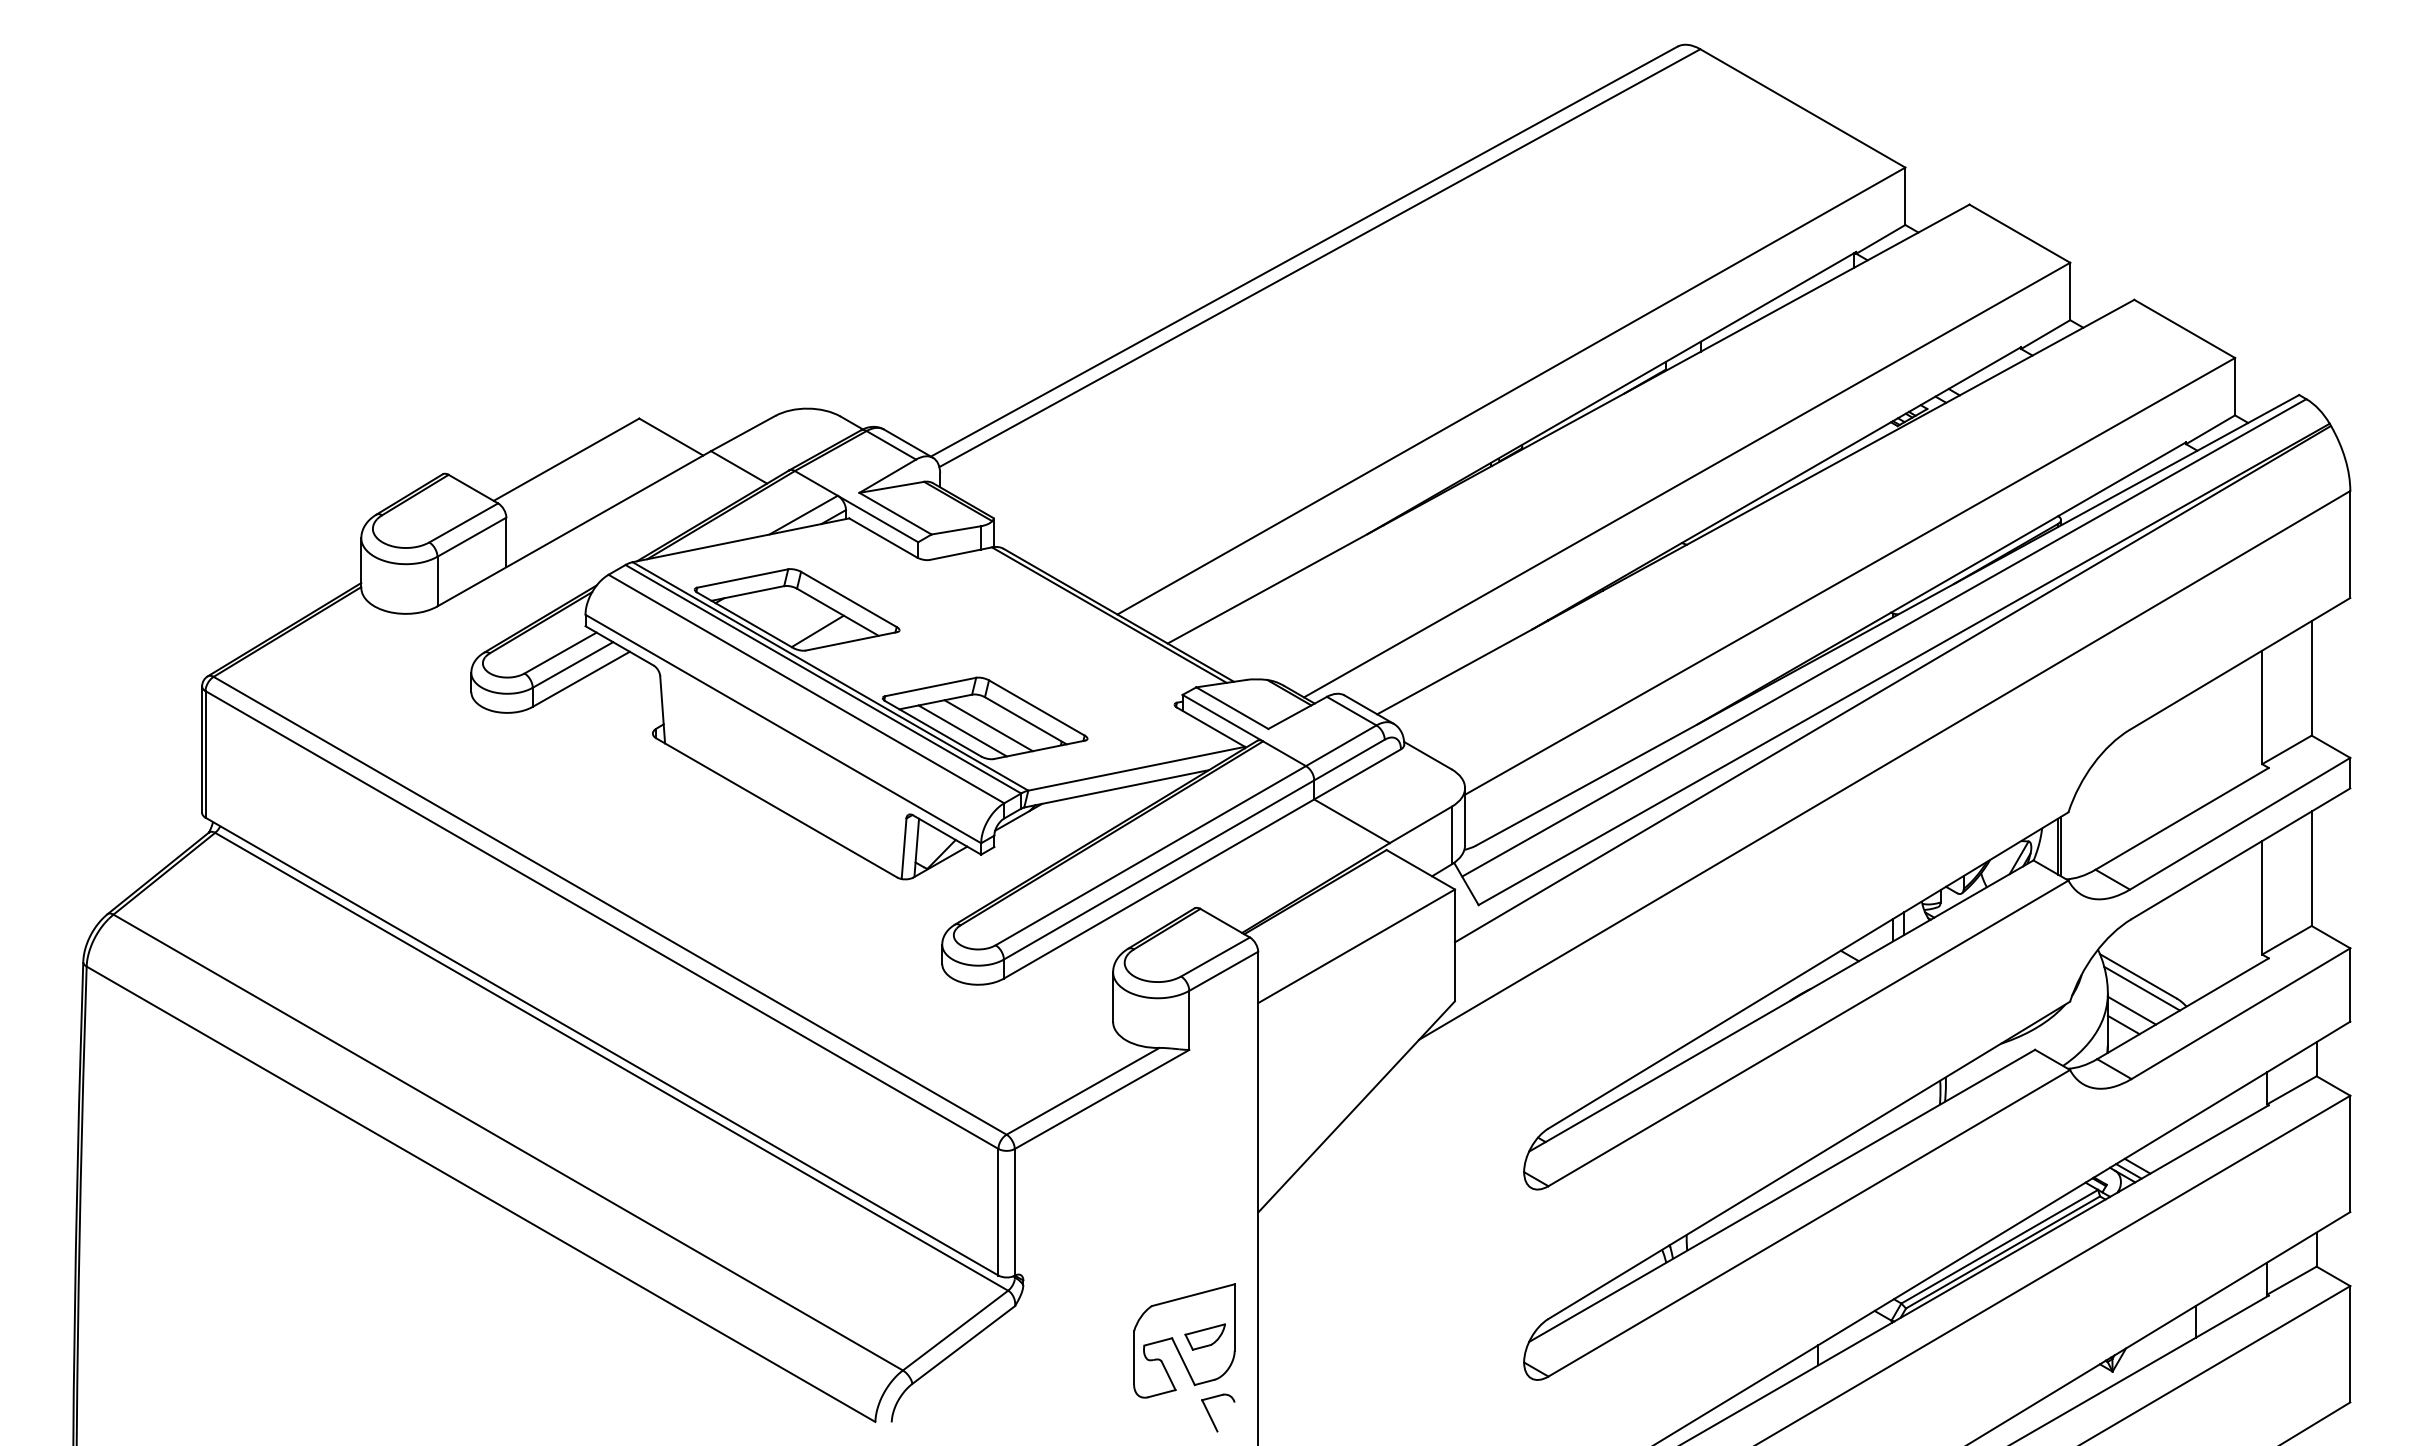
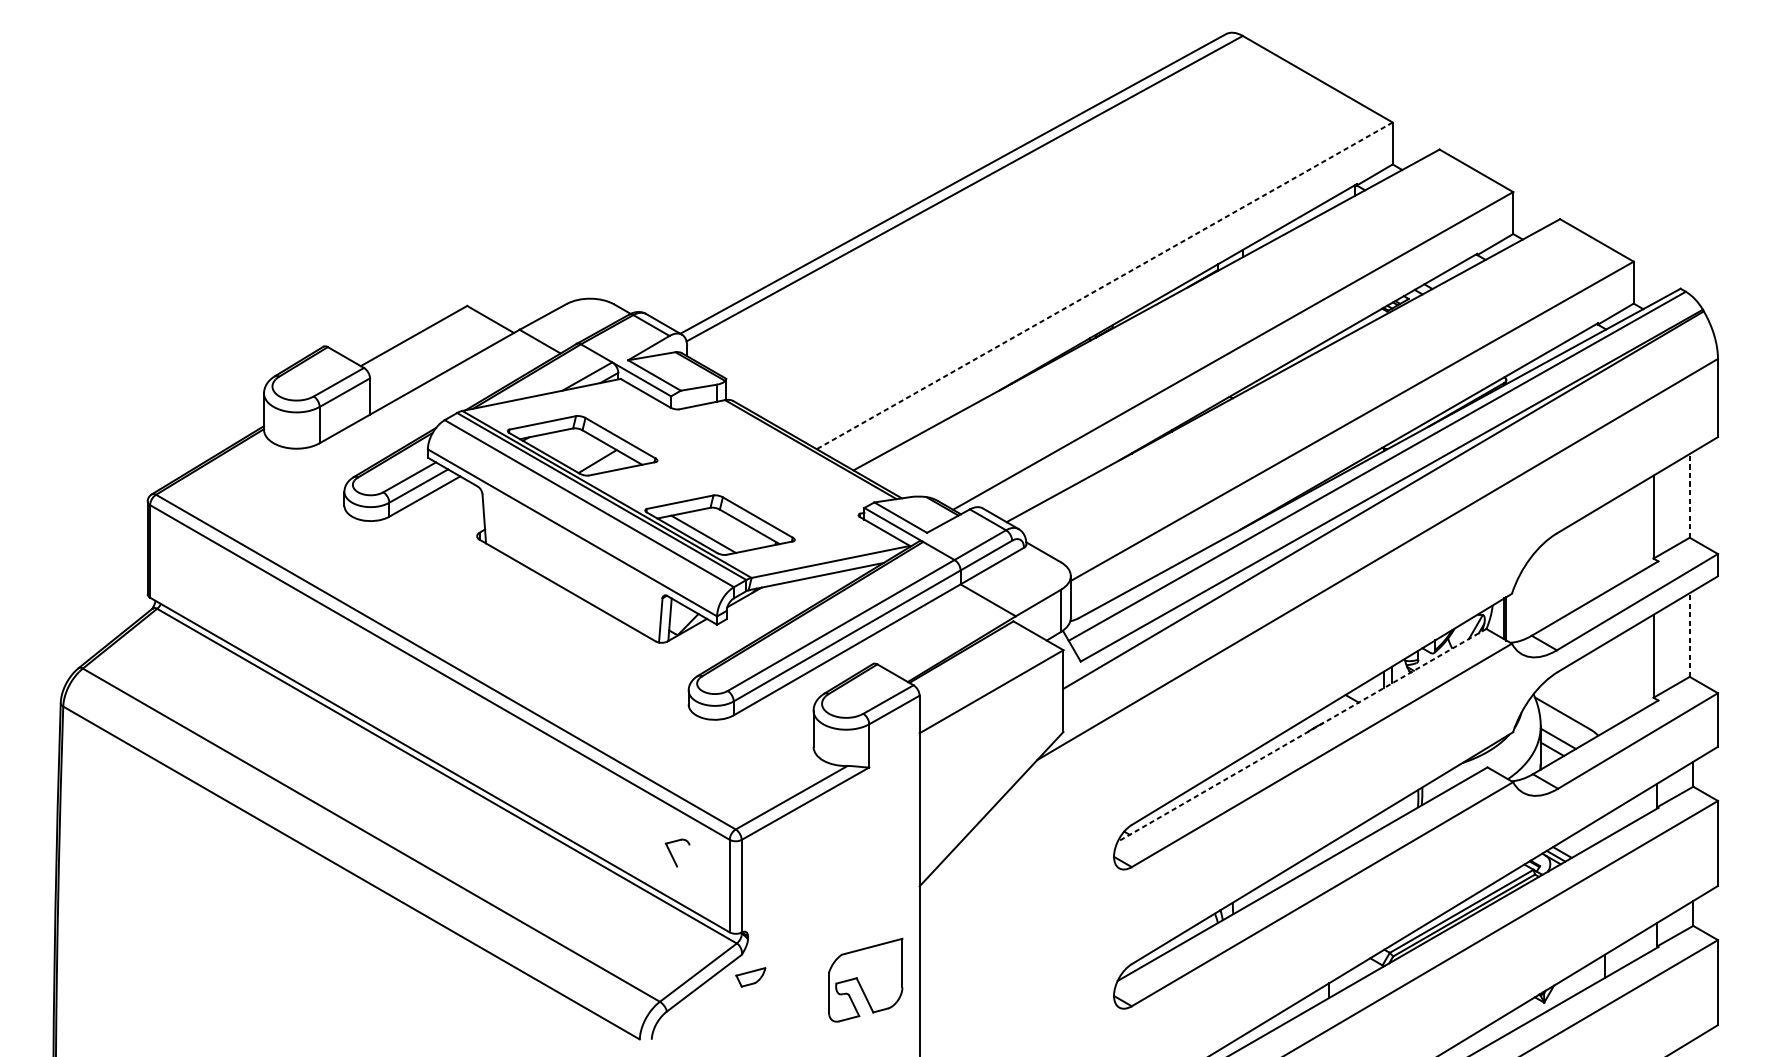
line: (1511, 391) -> (1104, 286), solid -> dashed
line: (2311, 677) -> (1689, 495), solid -> dashed
line: (988, 725) -> (722, 530), removed
line: (2311, 868) -> (1689, 634), solid -> dashed
line: (2141, 988) -> (1565, 722), removed
line: (1780, 1006) -> (1301, 735), solid -> dashed
part: (1204, 1336) -> (750, 976), moved
part: (1211, 1416) -> (672, 855), moved

